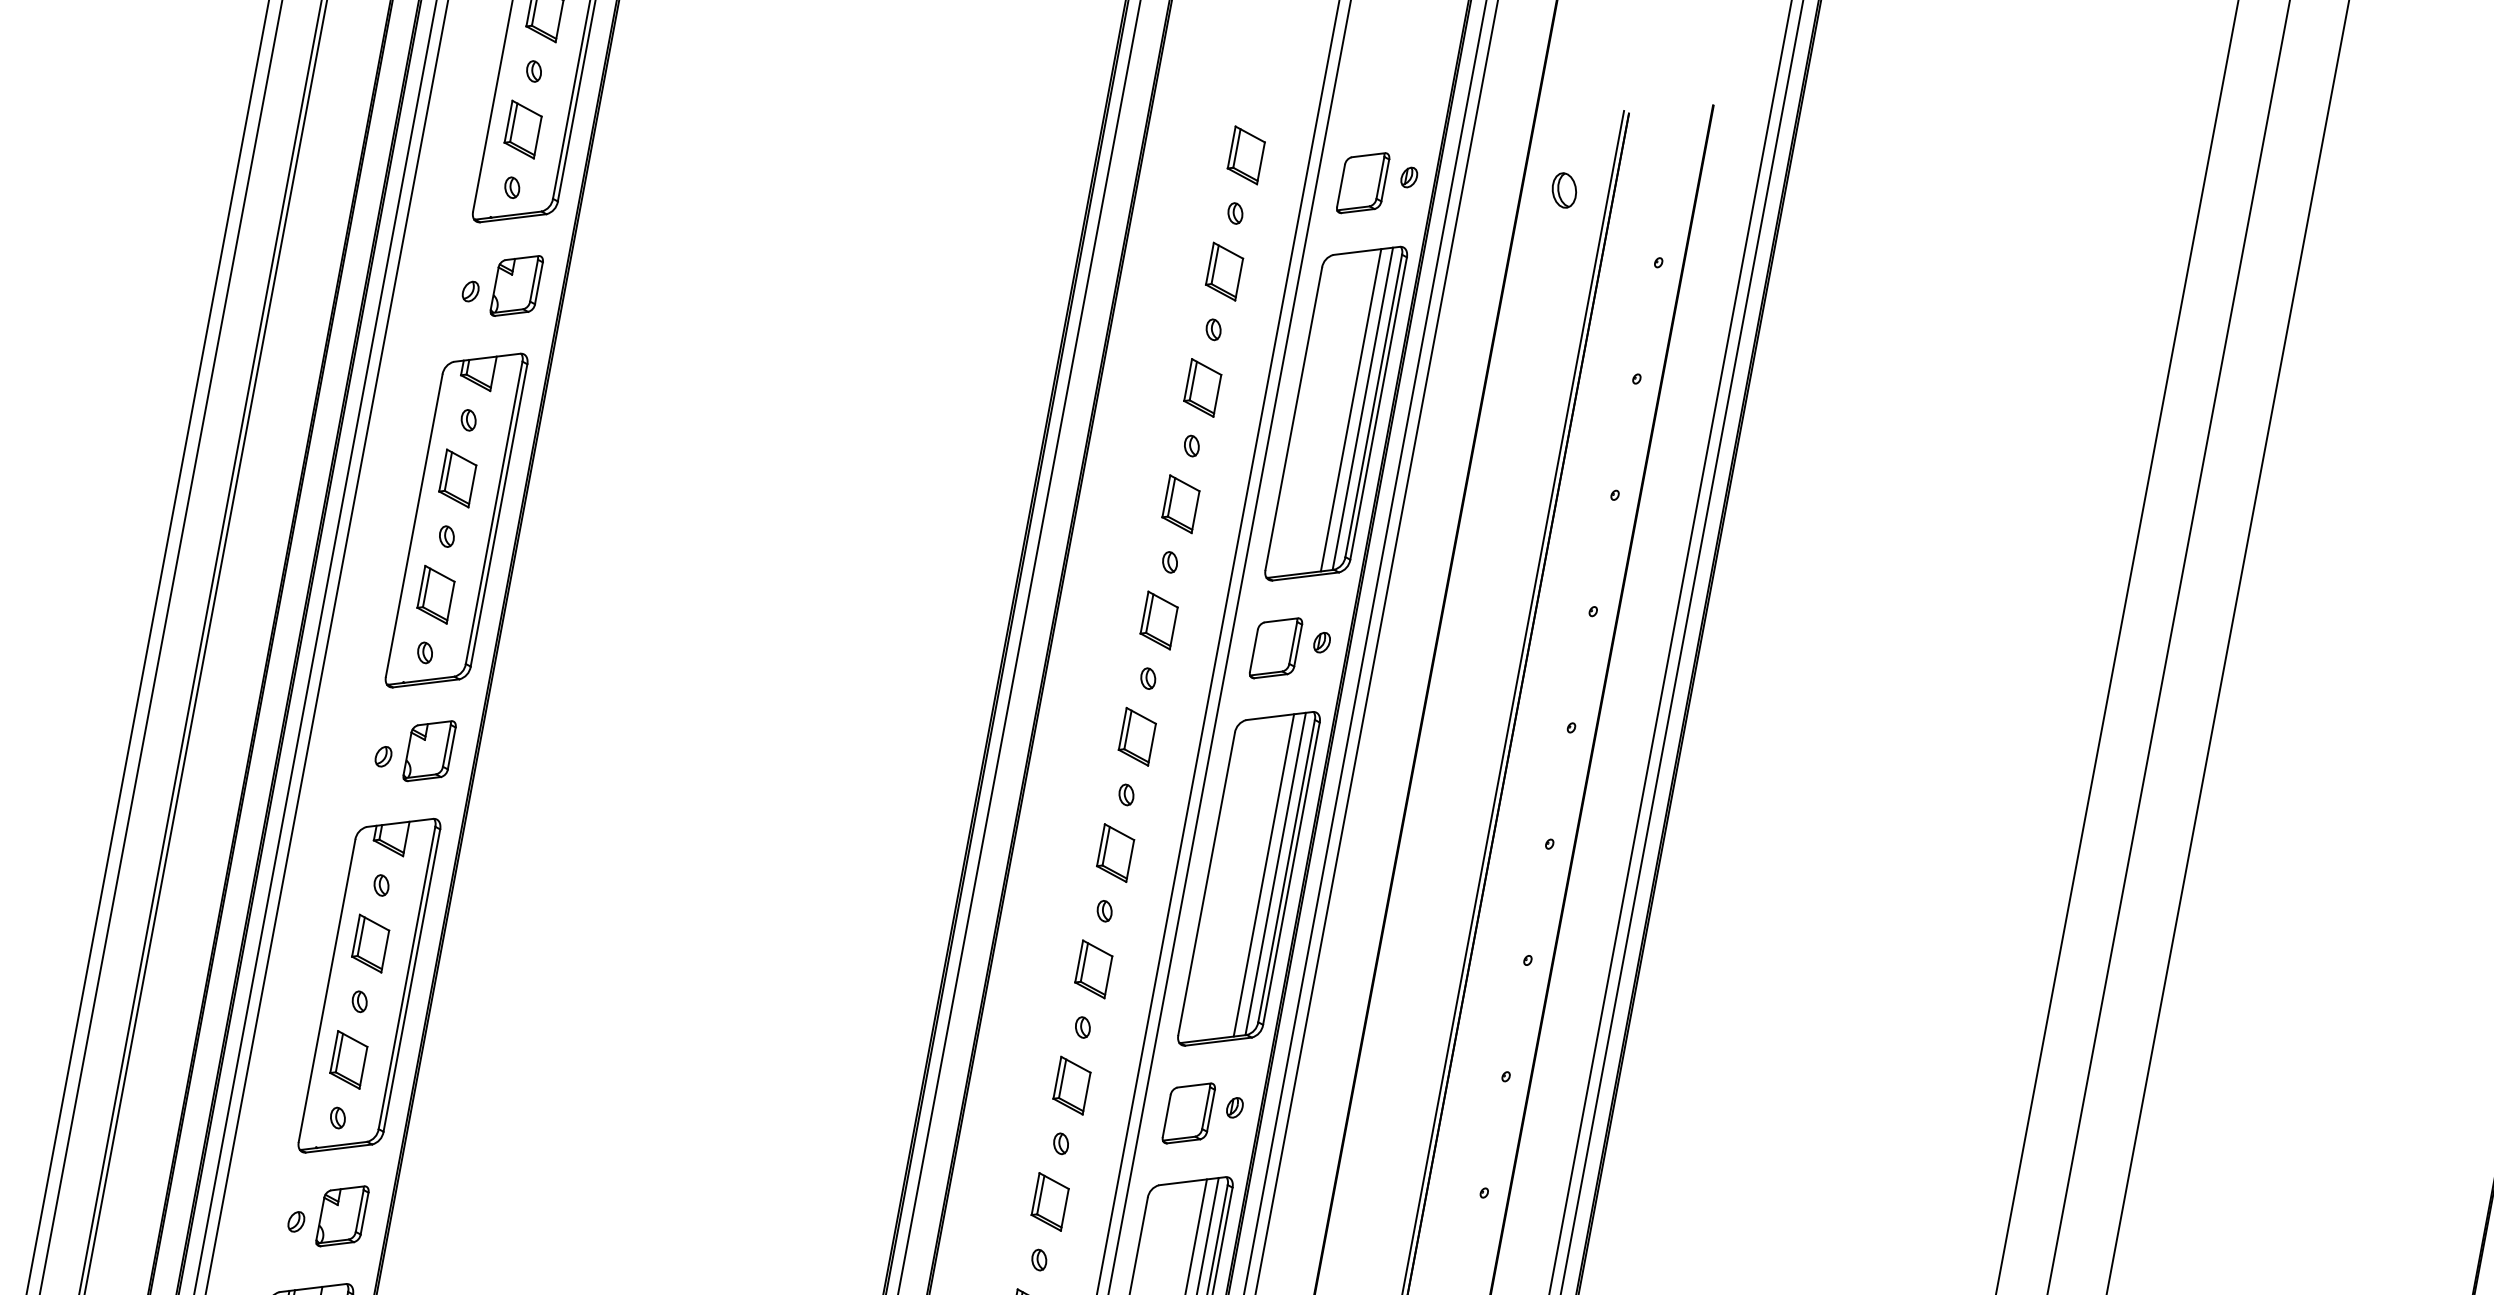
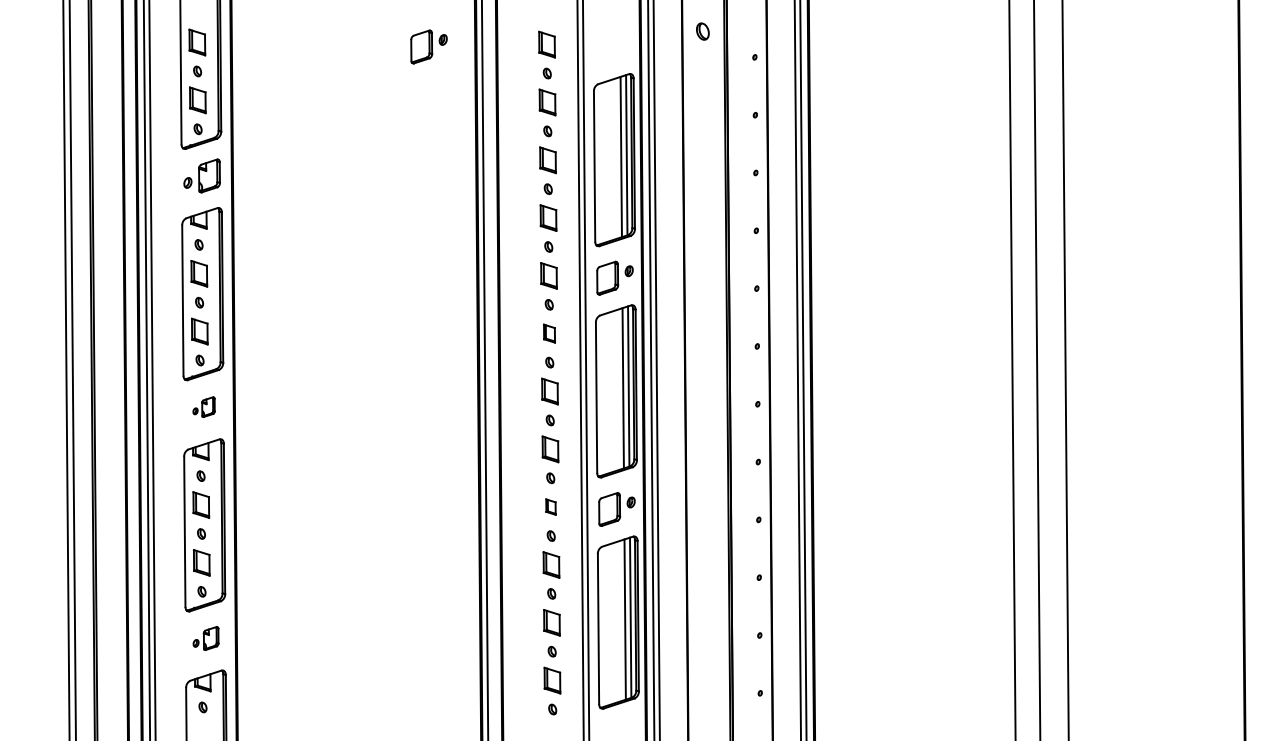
part: (1377, 184) -> (428, 46), moved
part: (1137, 736) -> (549, 333), size x0.7
part: (413, 746) -> (203, 406), size x0.6
part: (1071, 1084) -> (550, 506), size x0.6
part: (326, 1213) -> (205, 638), size x0.7

